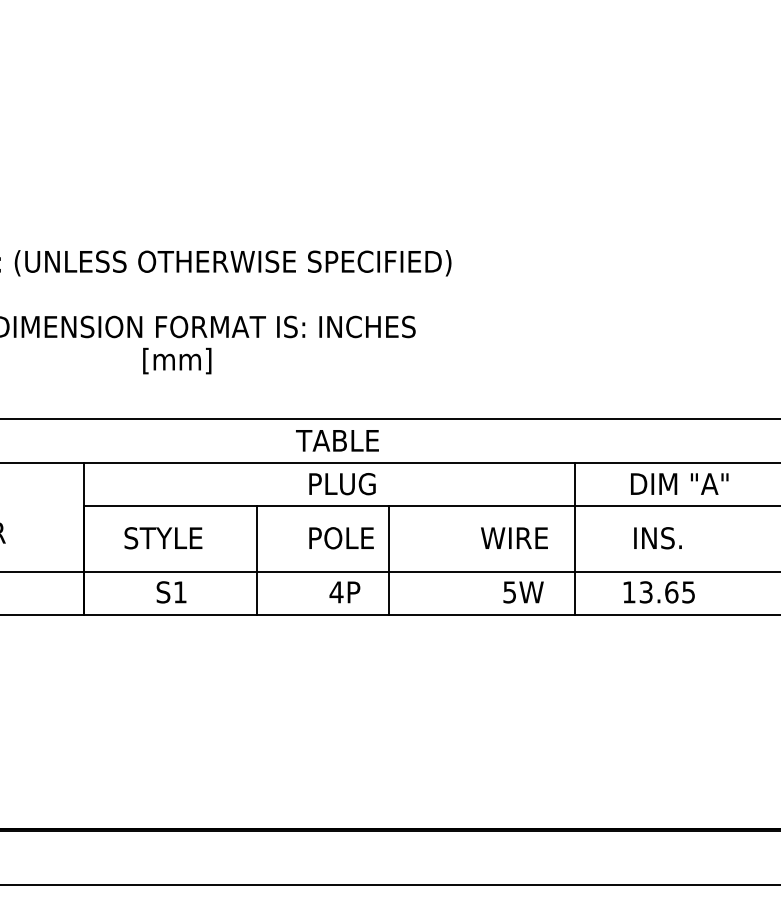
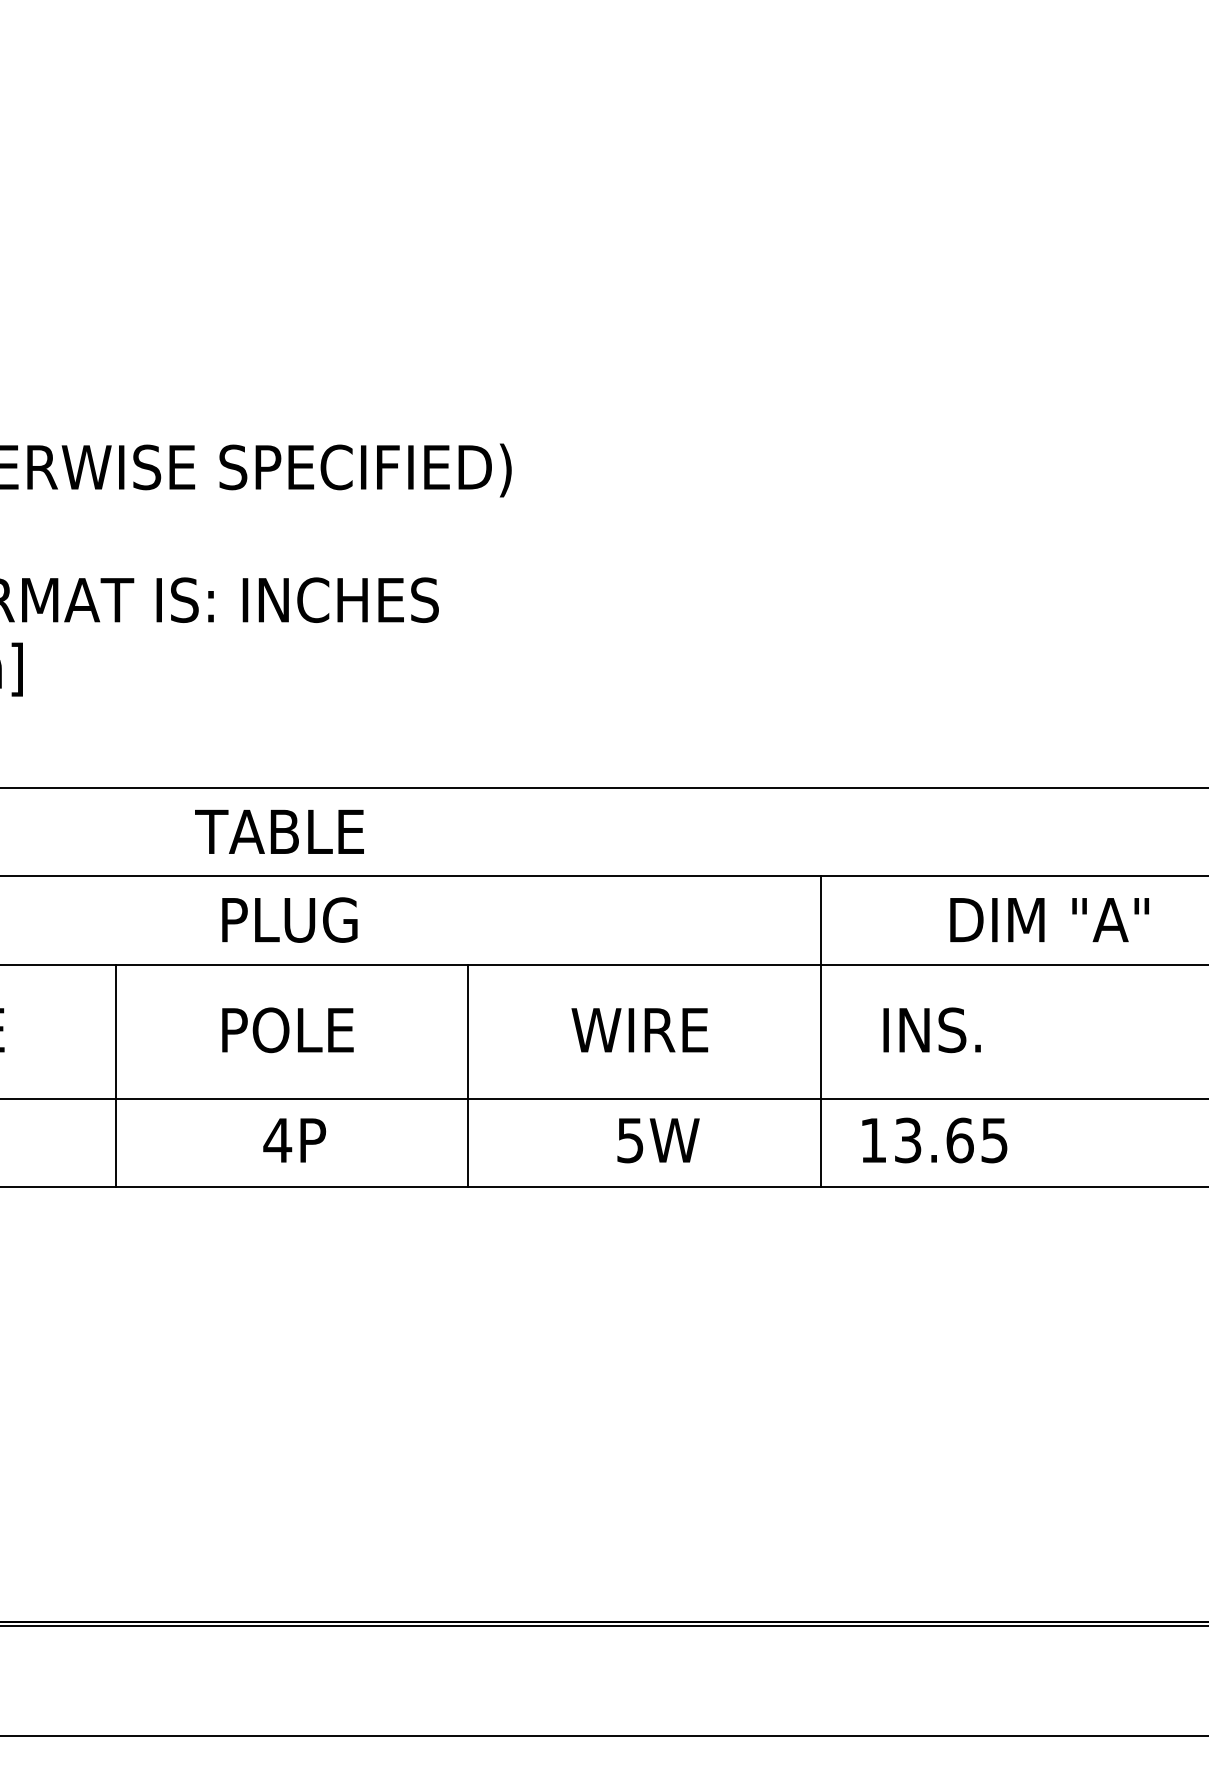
text: (679, 483) -> (1049, 918), moved
line: (575, 538) -> (821, 1030), moved
line: (389, 560) -> (468, 1075), moved

